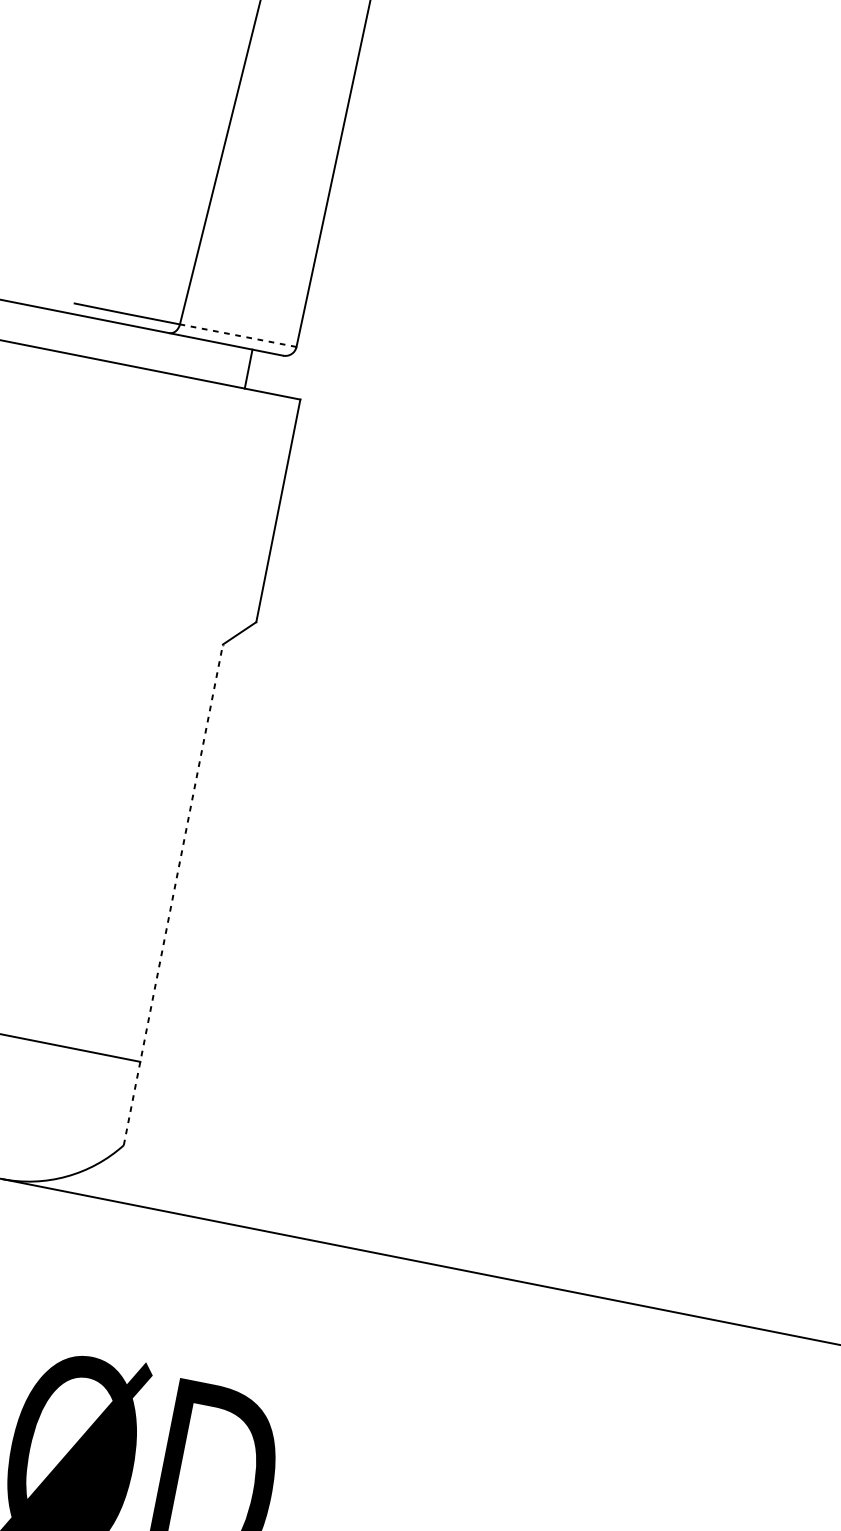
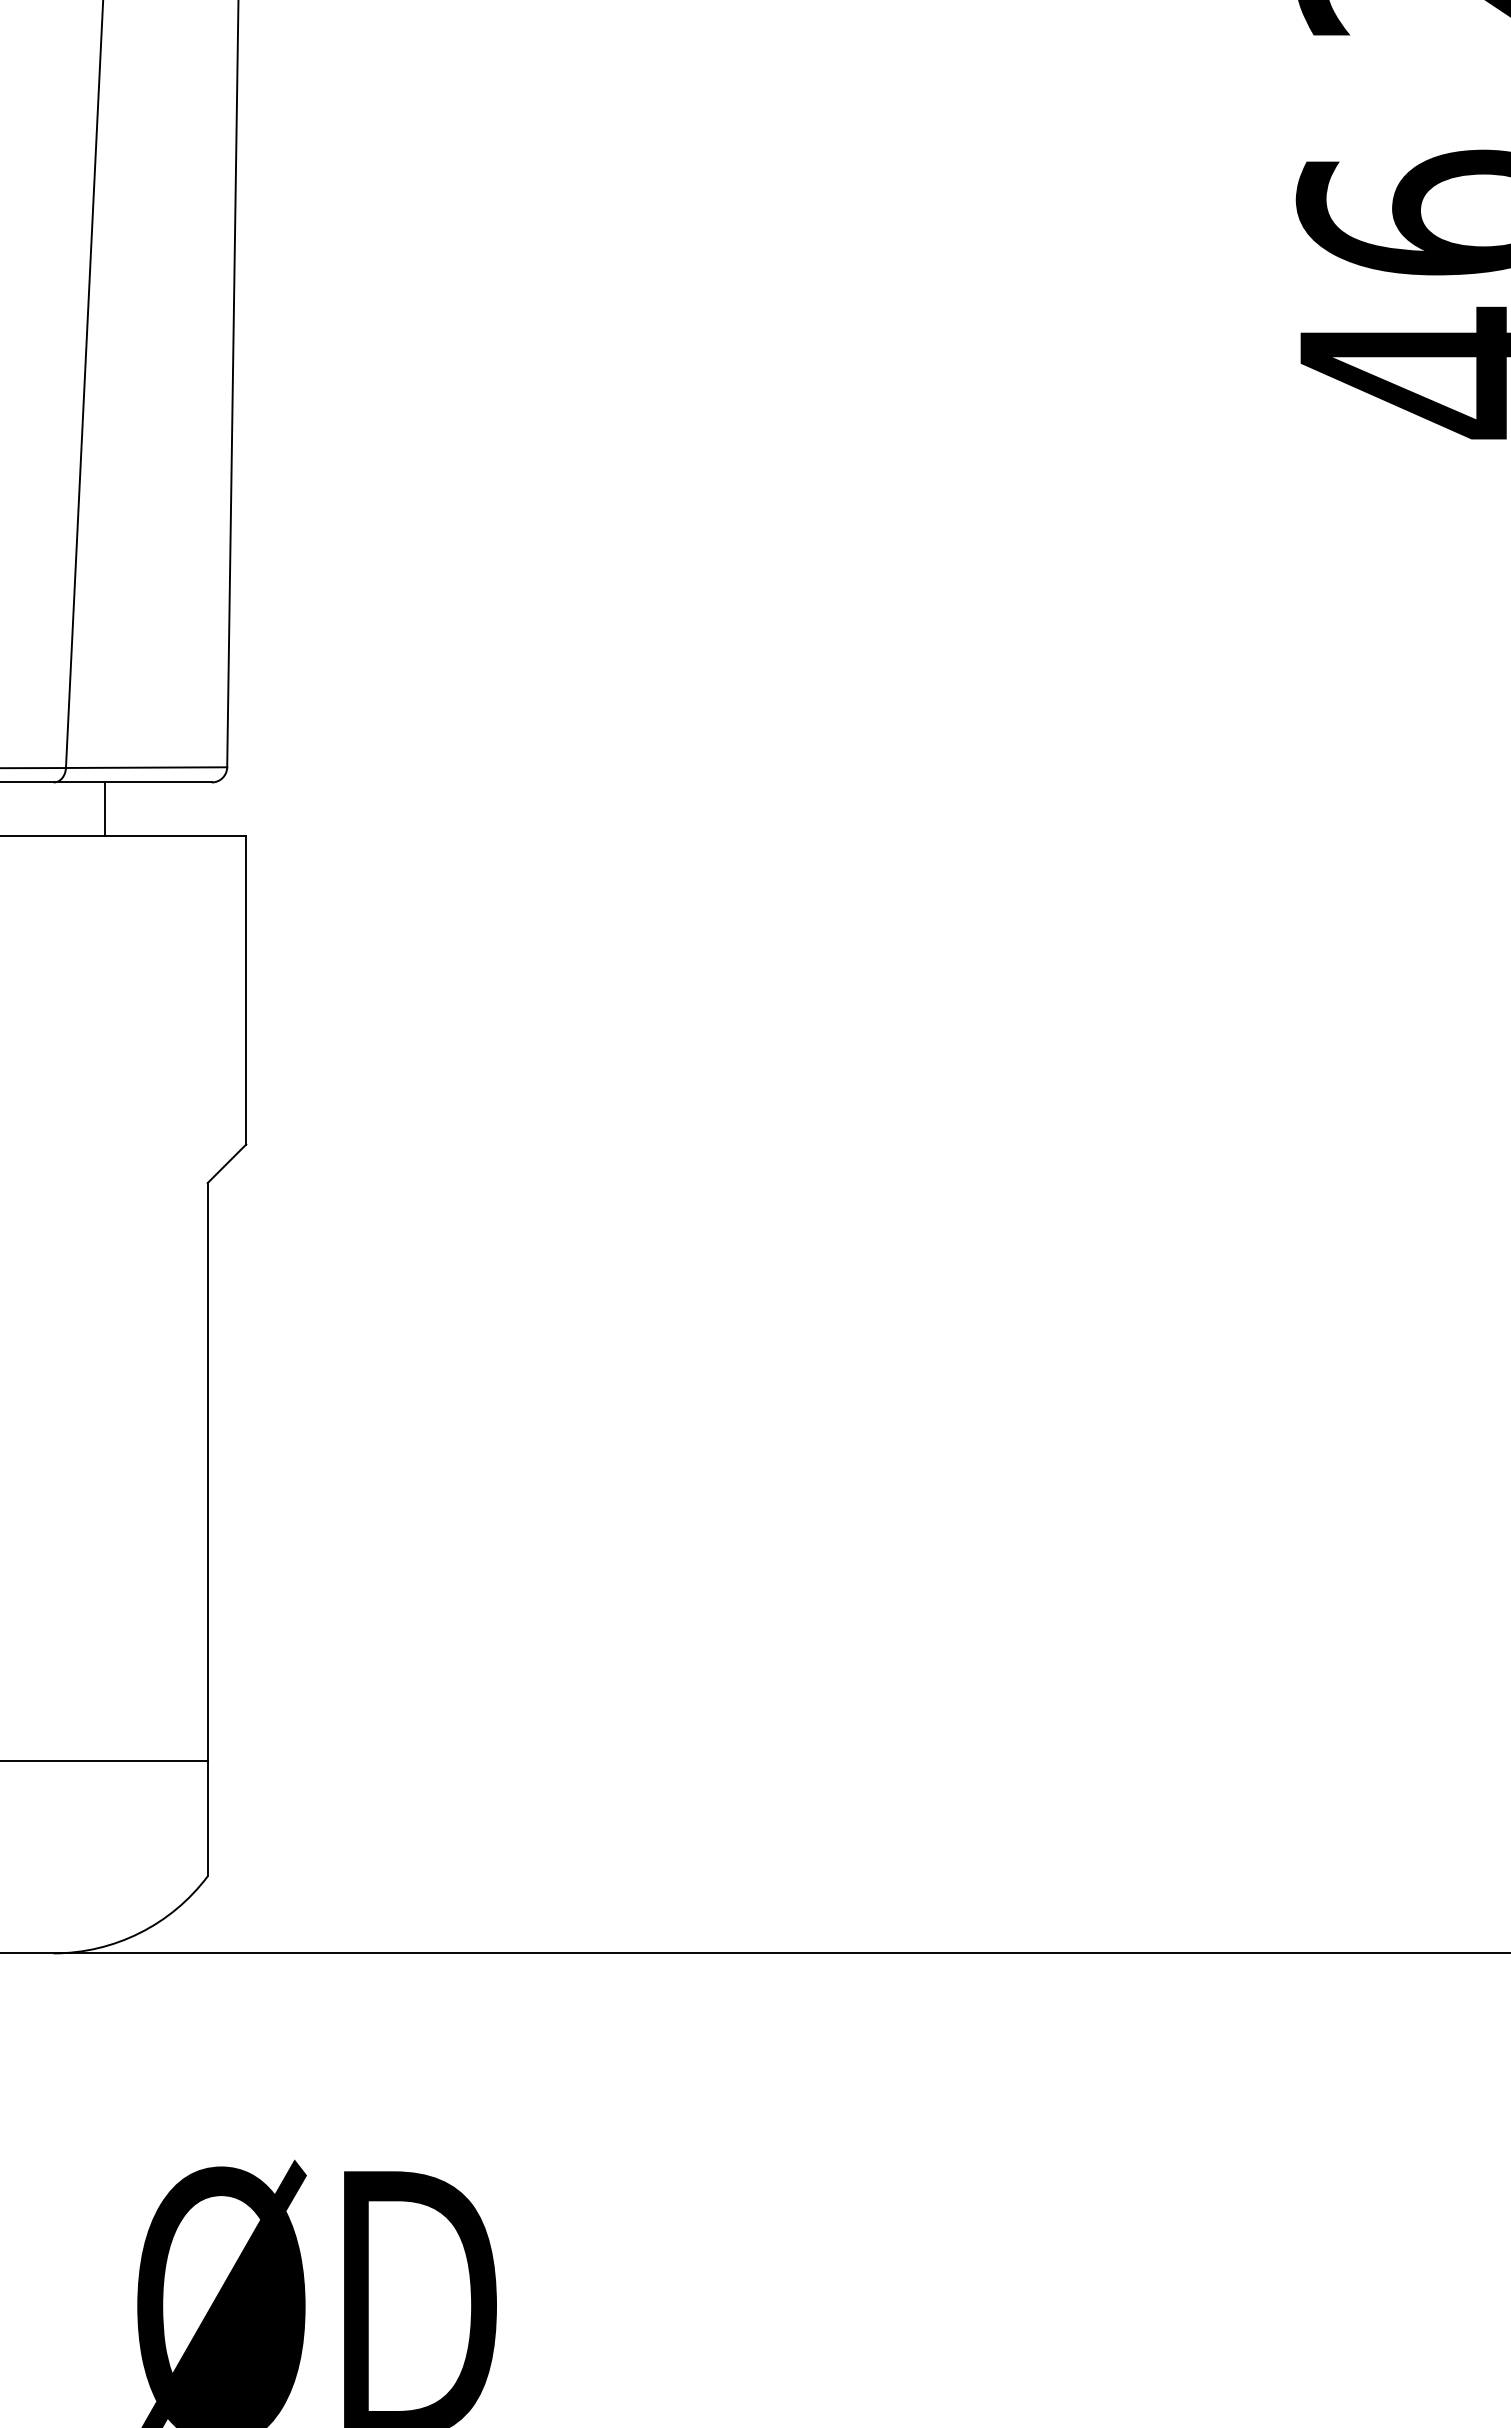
line: (238, 335) -> (146, 767), dashed -> solid
line: (248, 369) -> (105, 809), moved
line: (173, 894) -> (207, 1529), dashed -> solid

